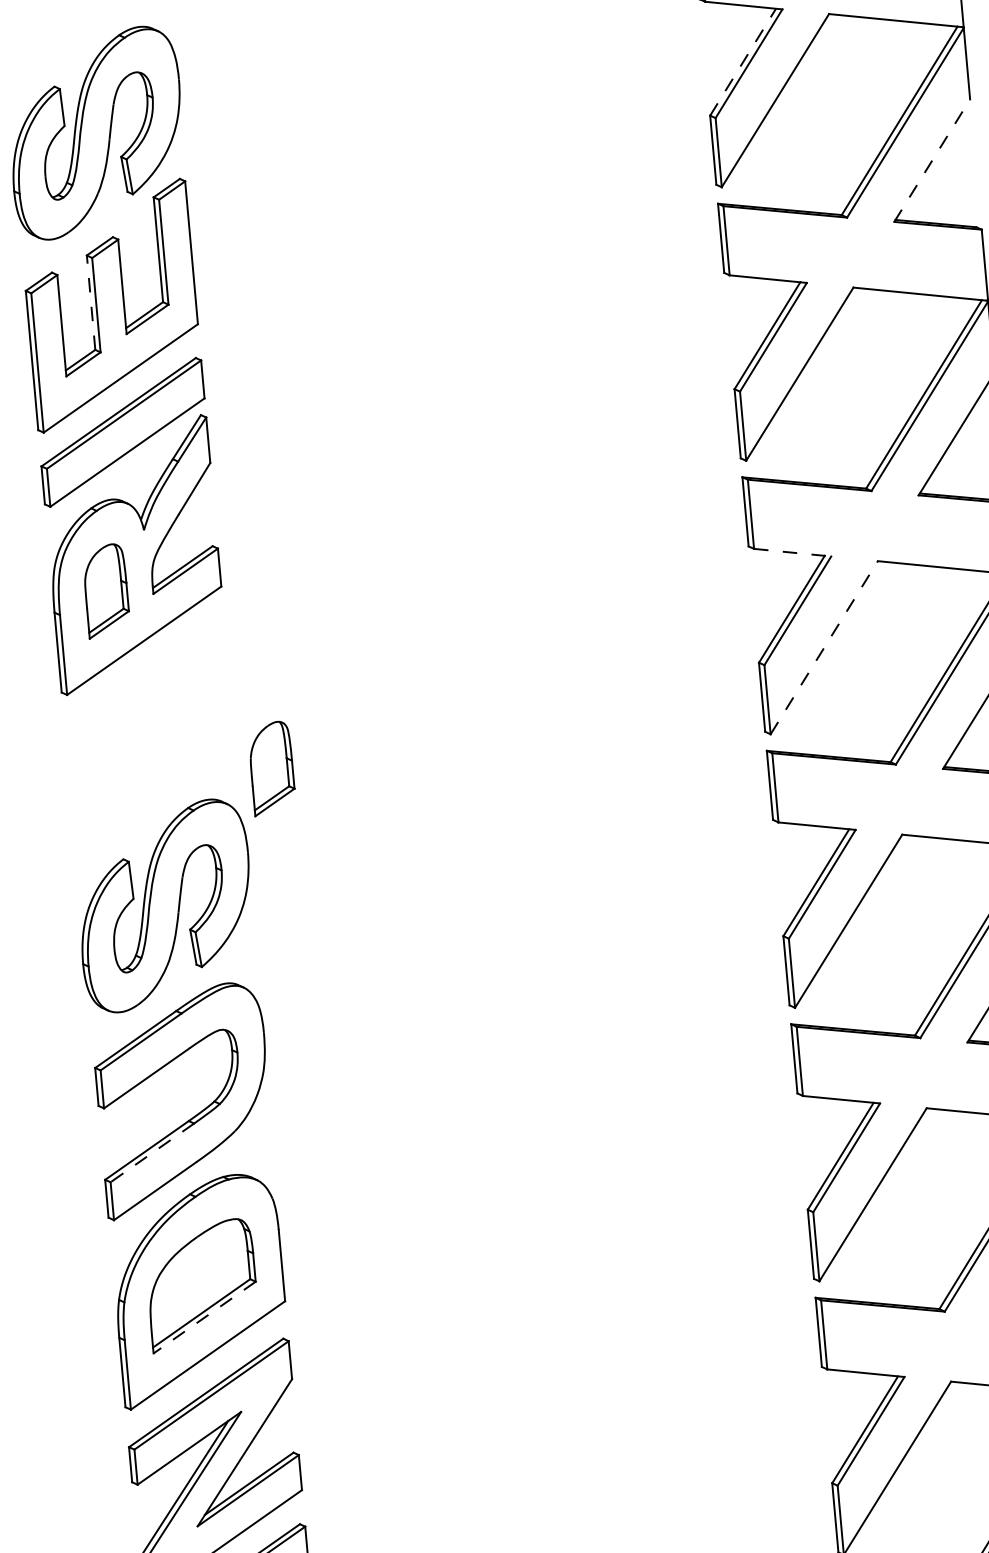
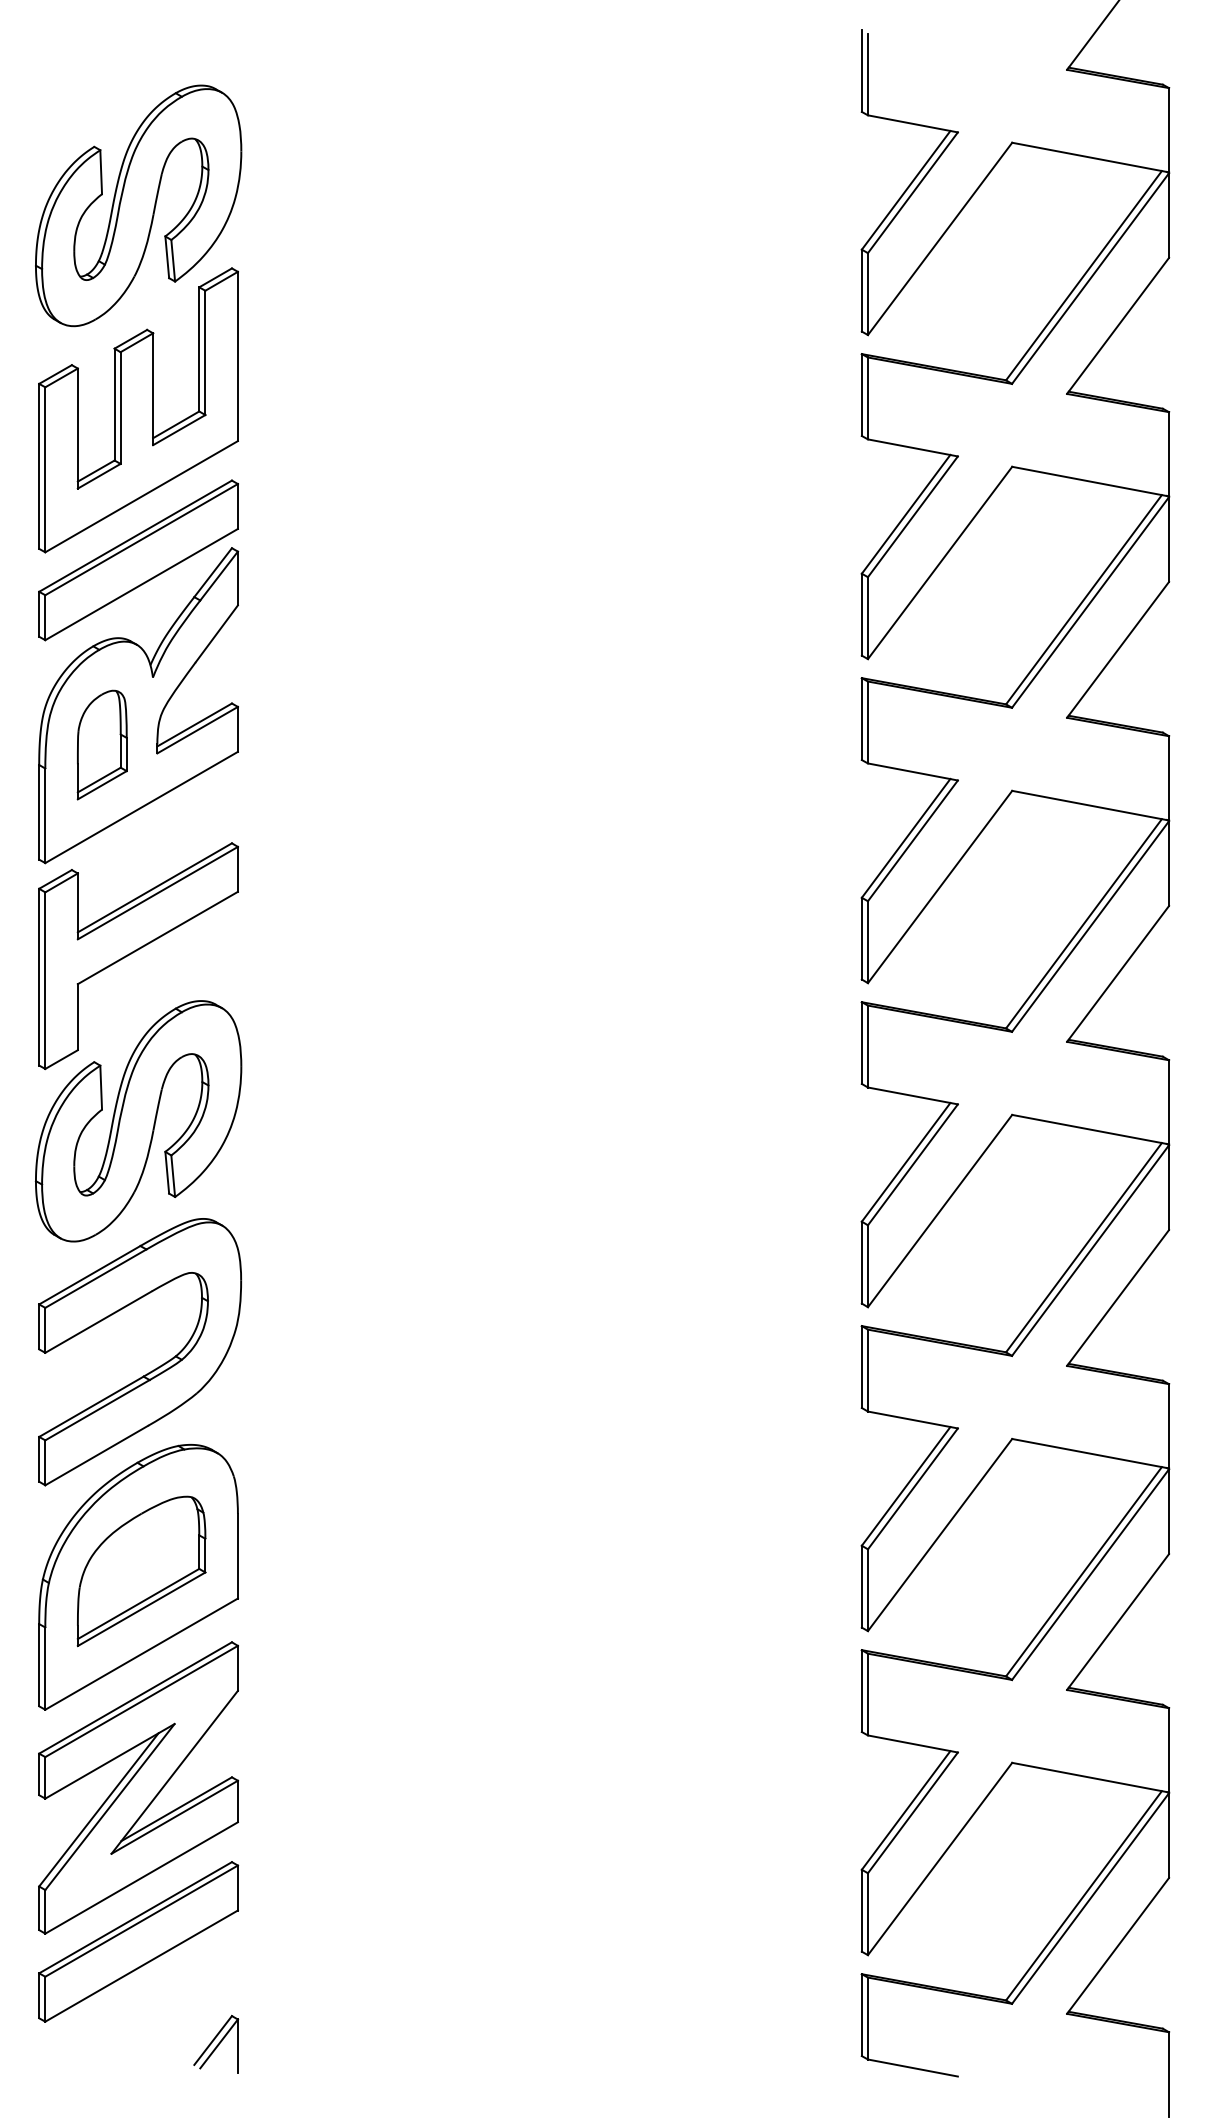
line: (743, 61) -> (906, 189), dashed -> solid
line: (932, 160) -> (1118, 325), dashed -> solid
line: (90, 302) -> (114, 404), dashed -> solid
line: (792, 552) -> (912, 771), dashed -> solid
line: (824, 647) -> (940, 886), dashed -> solid
part: (152, 766) -> (138, 956), added
part: (271, 768) -> (277, 970), removed
line: (152, 1153) -> (97, 1410), dashed -> solid
line: (204, 1317) -> (141, 1609), dashed -> solid

